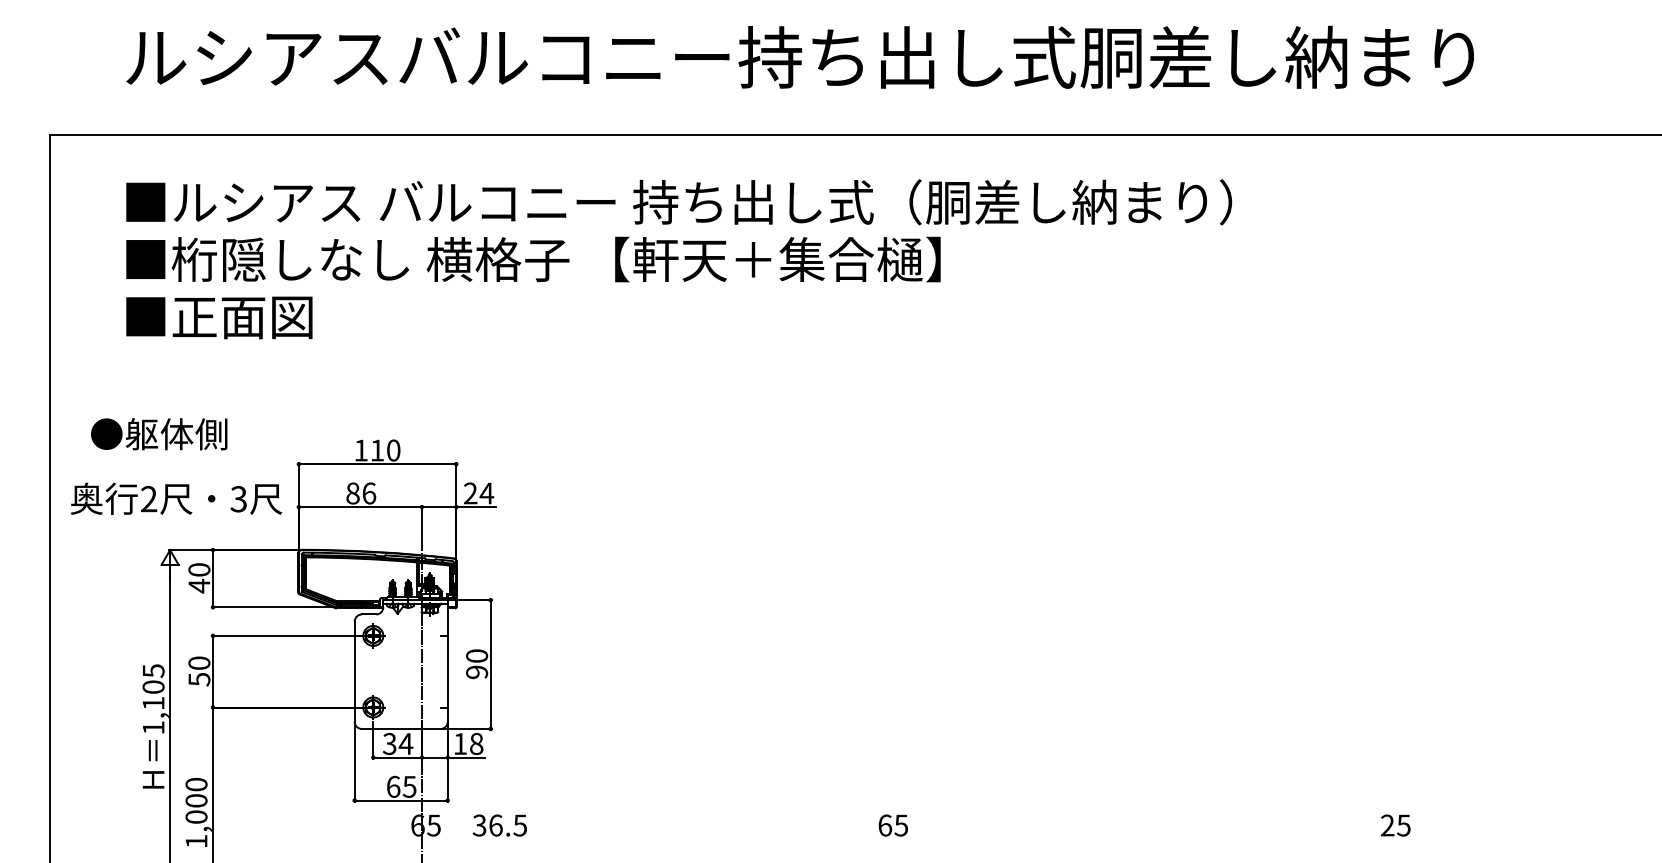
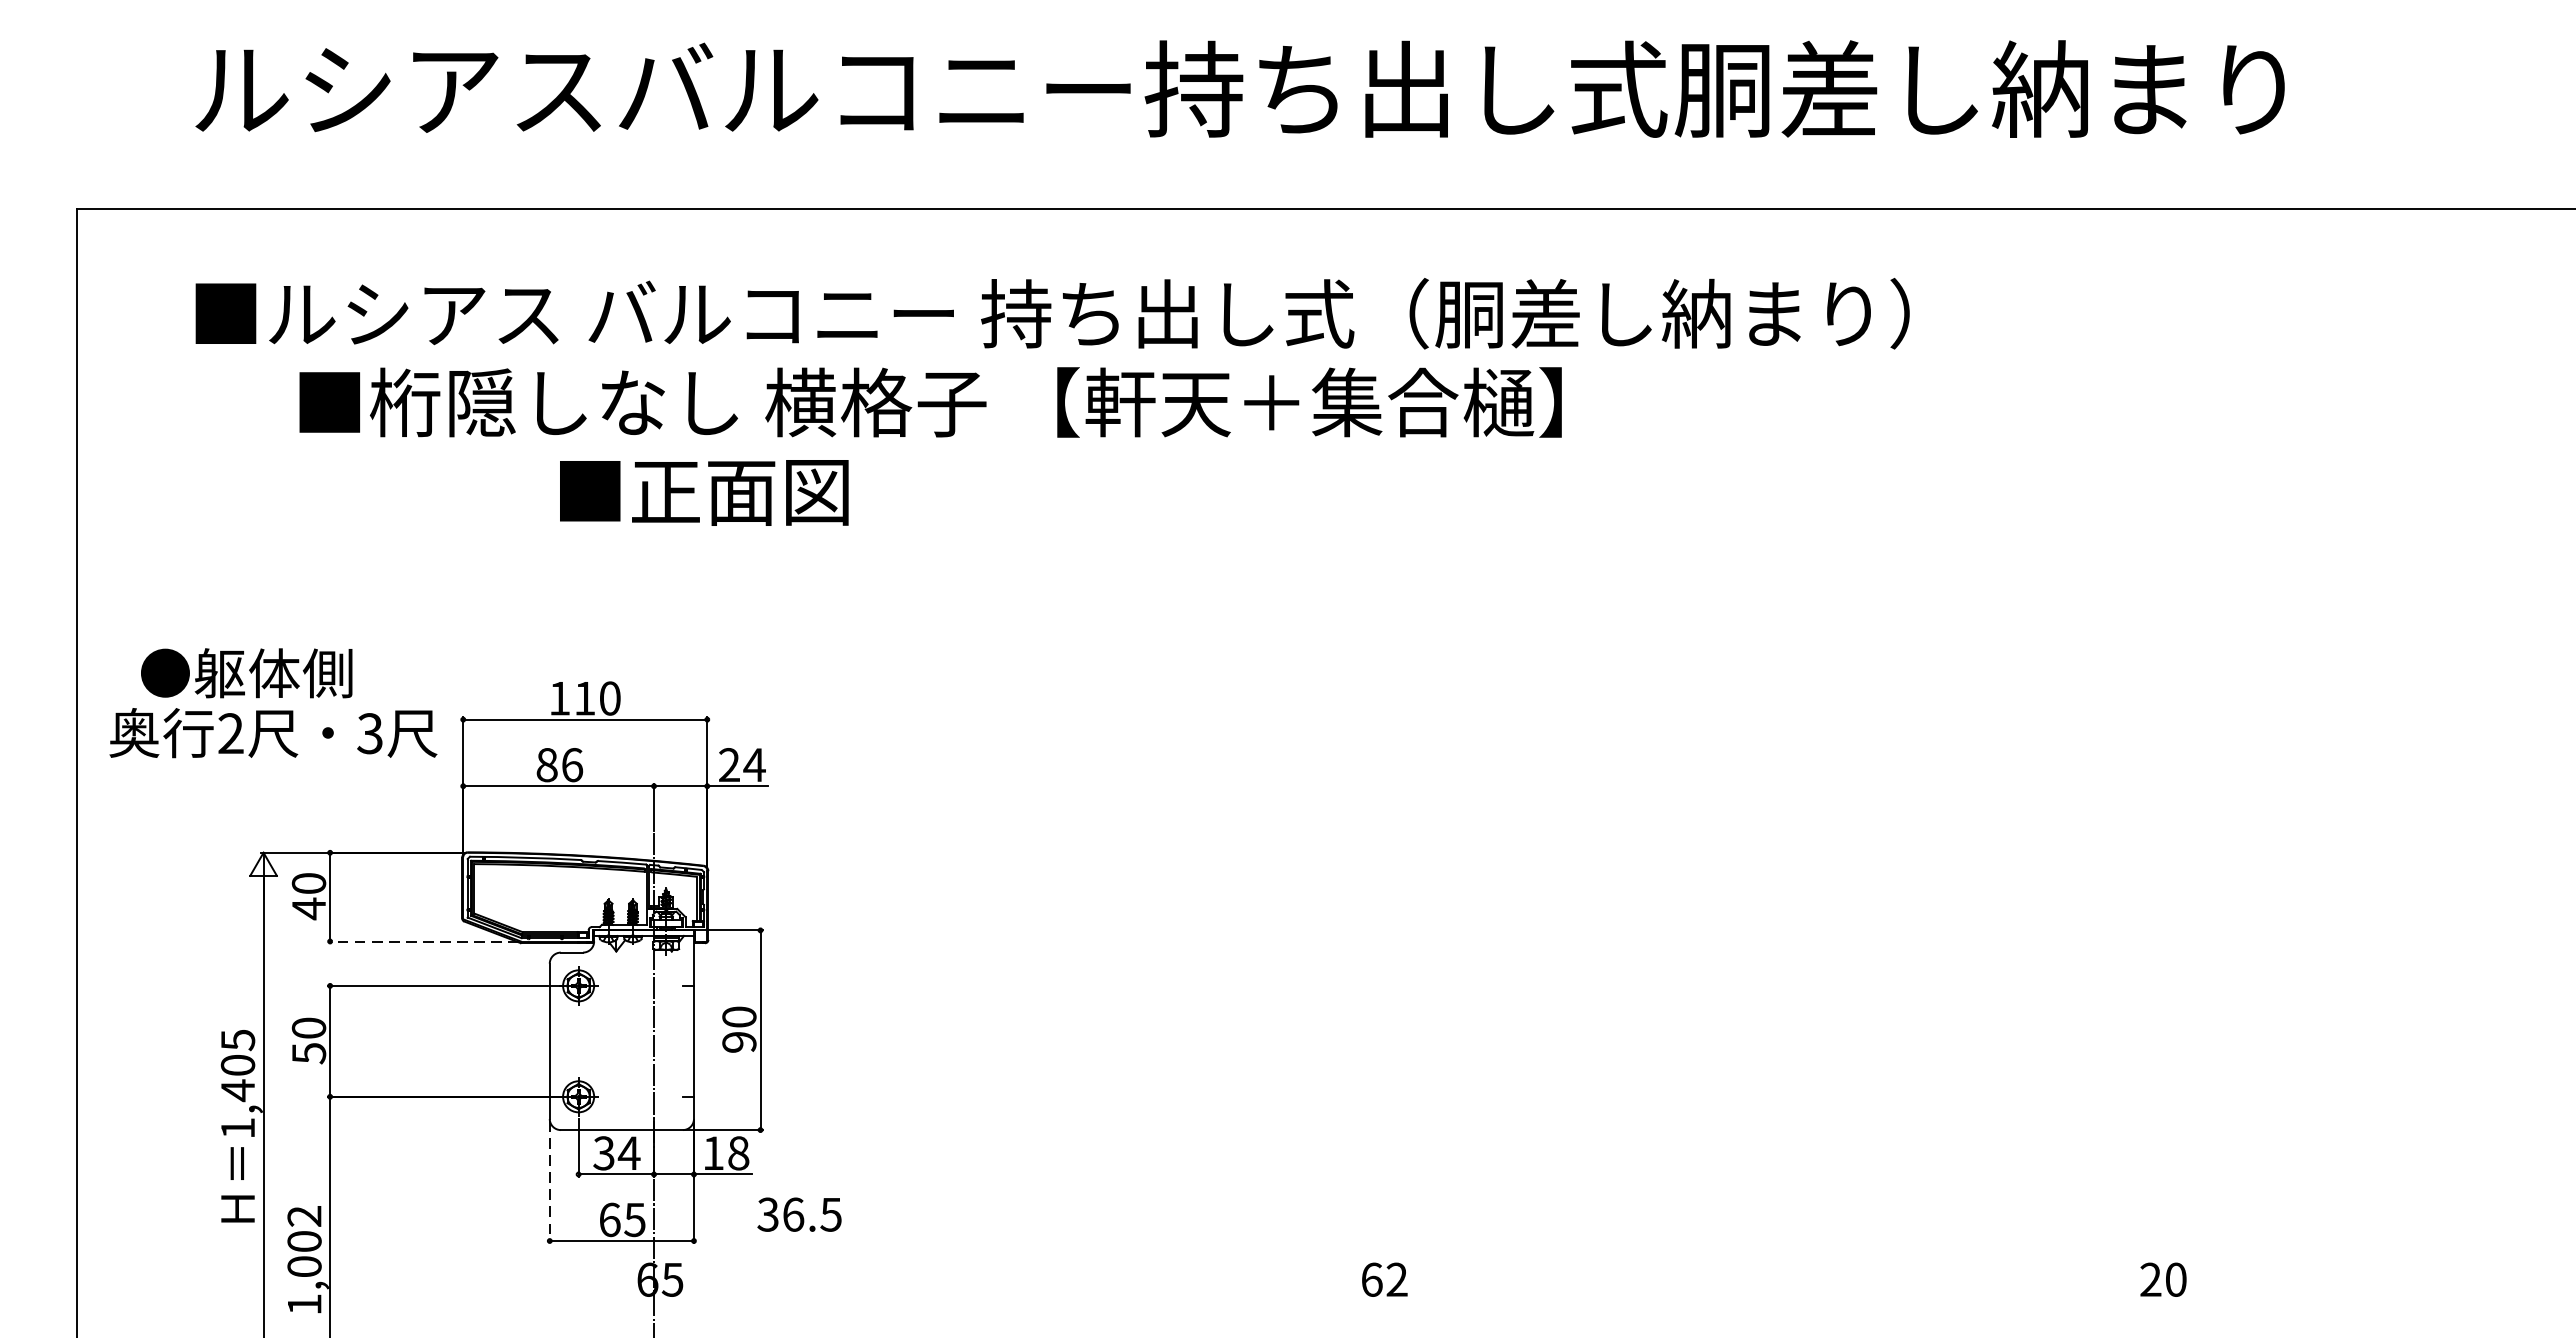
text: (533, 259) -> (930, 402), moved
text: (219, 317) -> (704, 492), moved
text: (176, 498) -> (273, 732), moved
line: (273, 607) -> (423, 941), solid -> dashed
text: (153, 703) -> (237, 1090), 1,105 -> 1,405
line: (354, 763) -> (549, 1183), solid -> dashed
text: (196, 784) -> (304, 1216), 1,000 -> 1,002
text: (499, 825) -> (798, 1214), moved
text: (901, 825) -> (1397, 1279), 65 -> 62
text: (1403, 825) -> (2175, 1279), 25 -> 20

